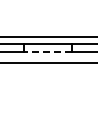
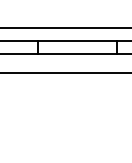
line: (48, 51) -> (78, 52), dashed -> solid

